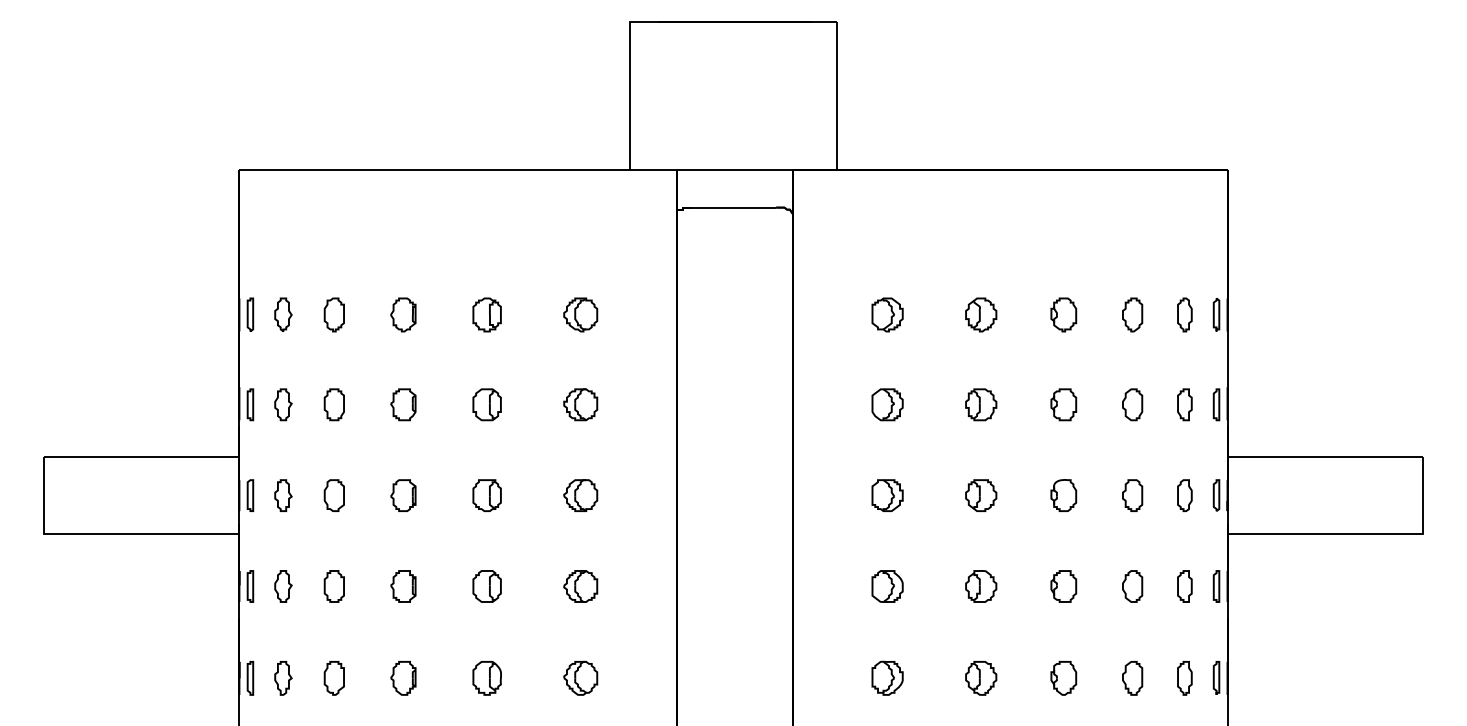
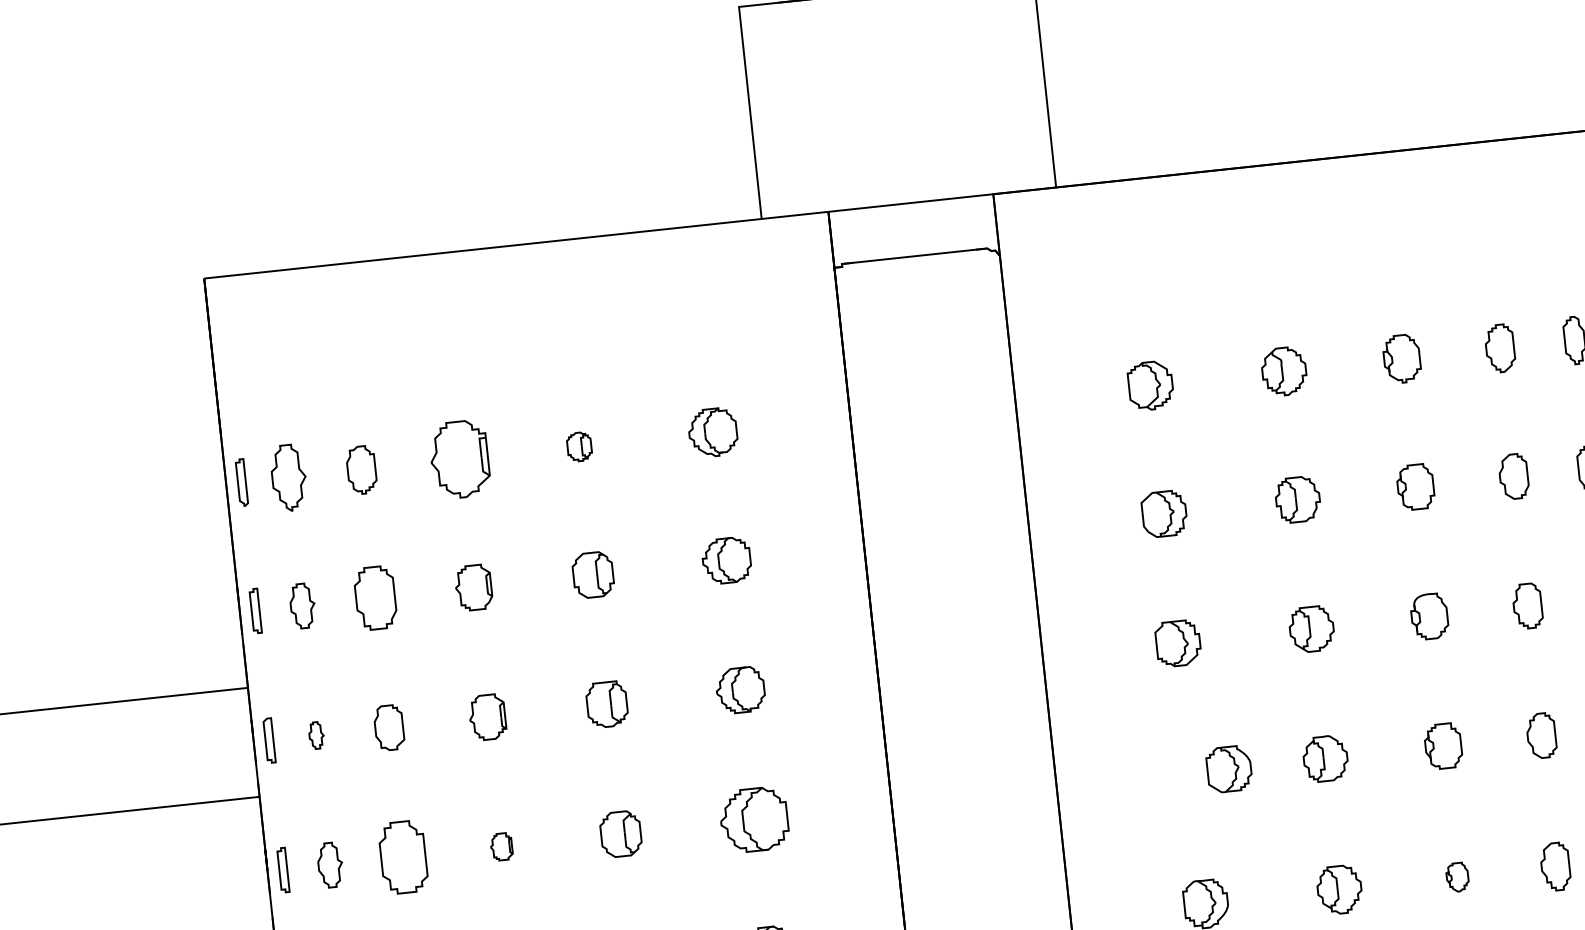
part: (283, 314) -> (289, 477), size x1.4
part: (403, 314) -> (460, 458), size x1.6
part: (486, 314) -> (578, 446), size x0.6
part: (333, 404) -> (374, 598), size x1.4
part: (283, 495) -> (316, 735), size x0.6
part: (333, 586) -> (401, 857), size x1.6
part: (403, 586) -> (501, 846), size x0.6
part: (580, 586) -> (754, 819), size x1.4
part: (887, 586) -> (1229, 769), moved
part: (1063, 678) -> (1457, 877), size x0.6

